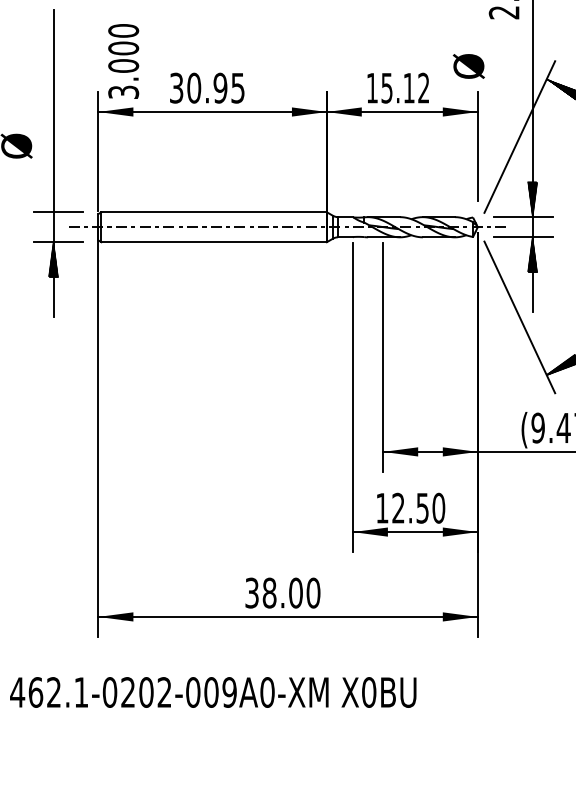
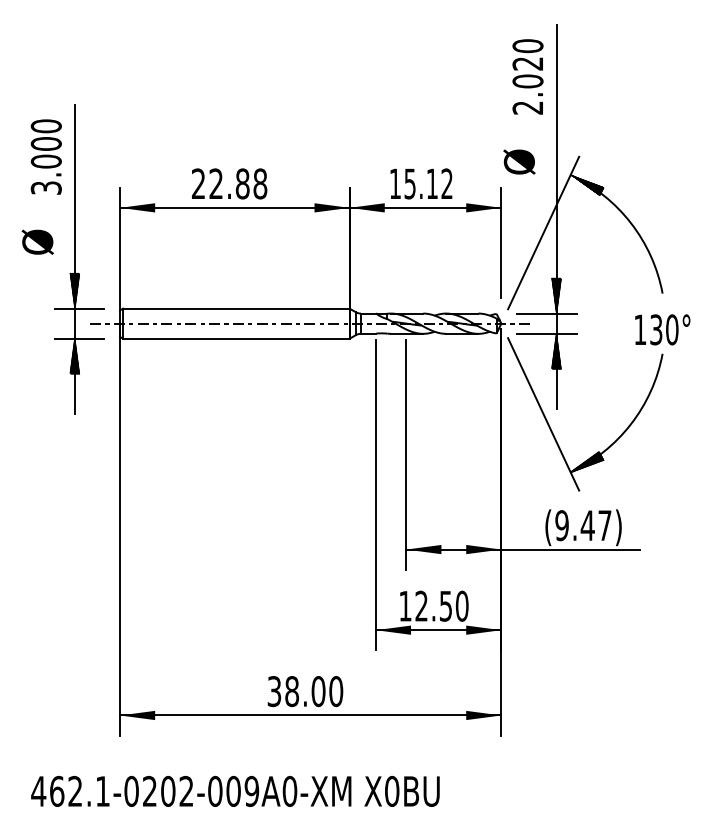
text: (122, 60) -> (45, 156), moved
text: (468, 65) -> (519, 161), moved
text: (207, 87) -> (229, 183), 30.95 -> 22.88
hatch: (53, 194) -> (74, 290), added

